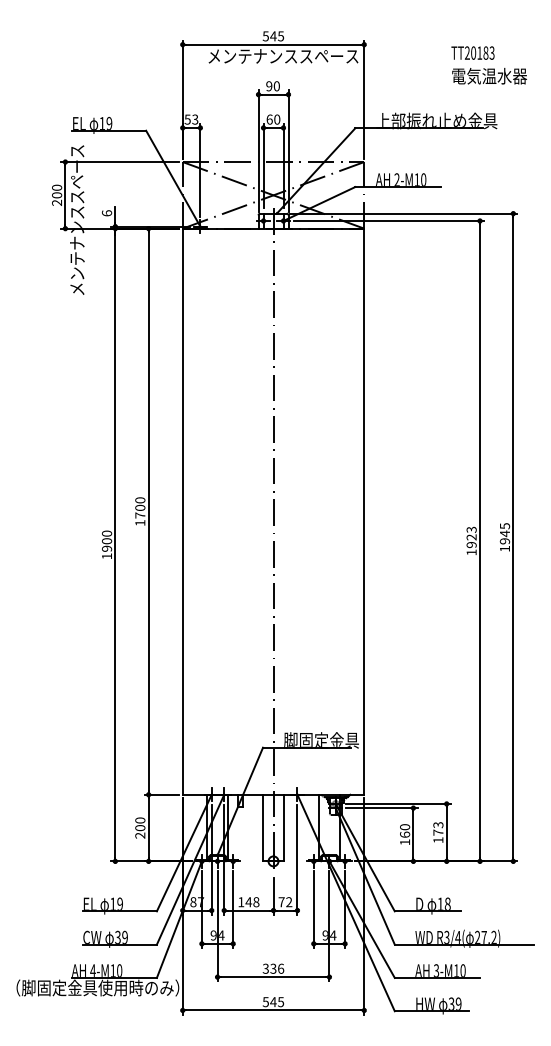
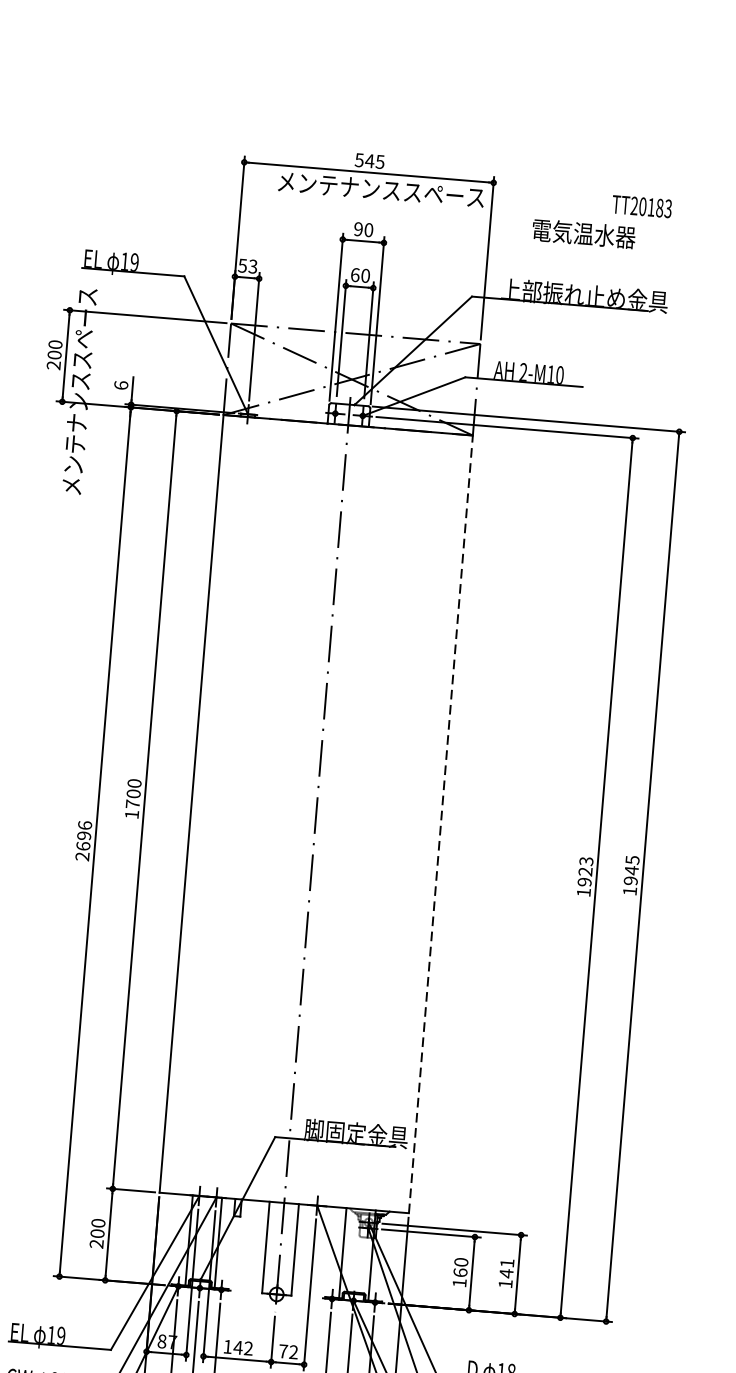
text: (489, 76) -> (583, 234), moved
line: (364, 511) -> (441, 824), solid -> dashed
text: (106, 544) -> (83, 840), 1900 -> 2696
text: (438, 829) -> (507, 1269), 173 -> 141
text: (256, 902) -> (248, 1349), 148 -> 142

